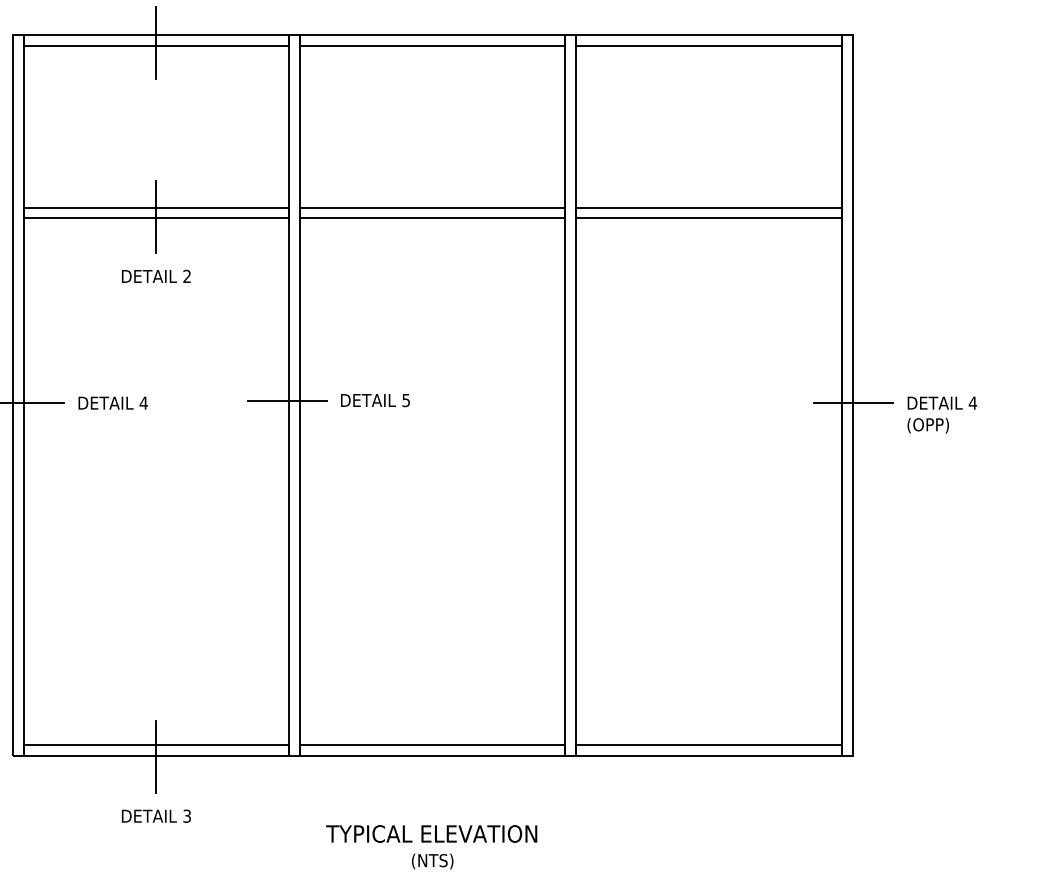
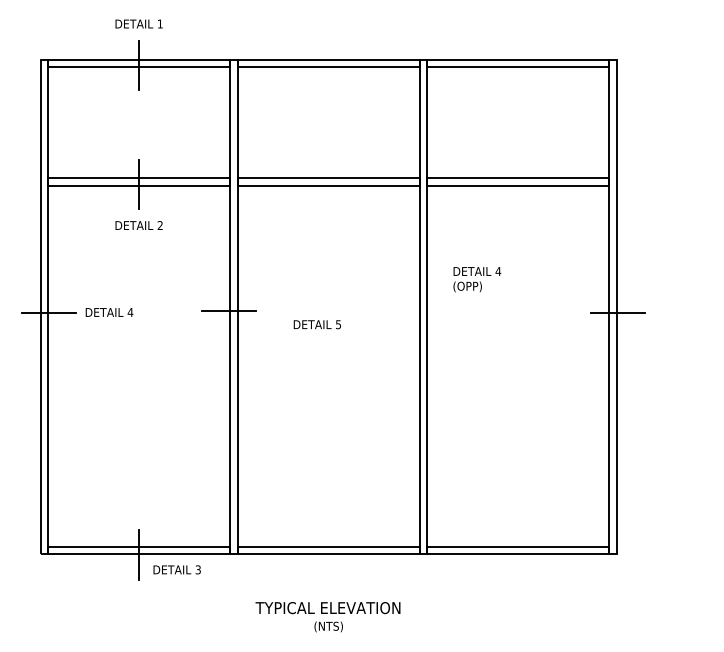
text: (374, 400) -> (316, 324), moved
text: (942, 414) -> (477, 279), moved
text: (155, 815) -> (176, 569), moved

